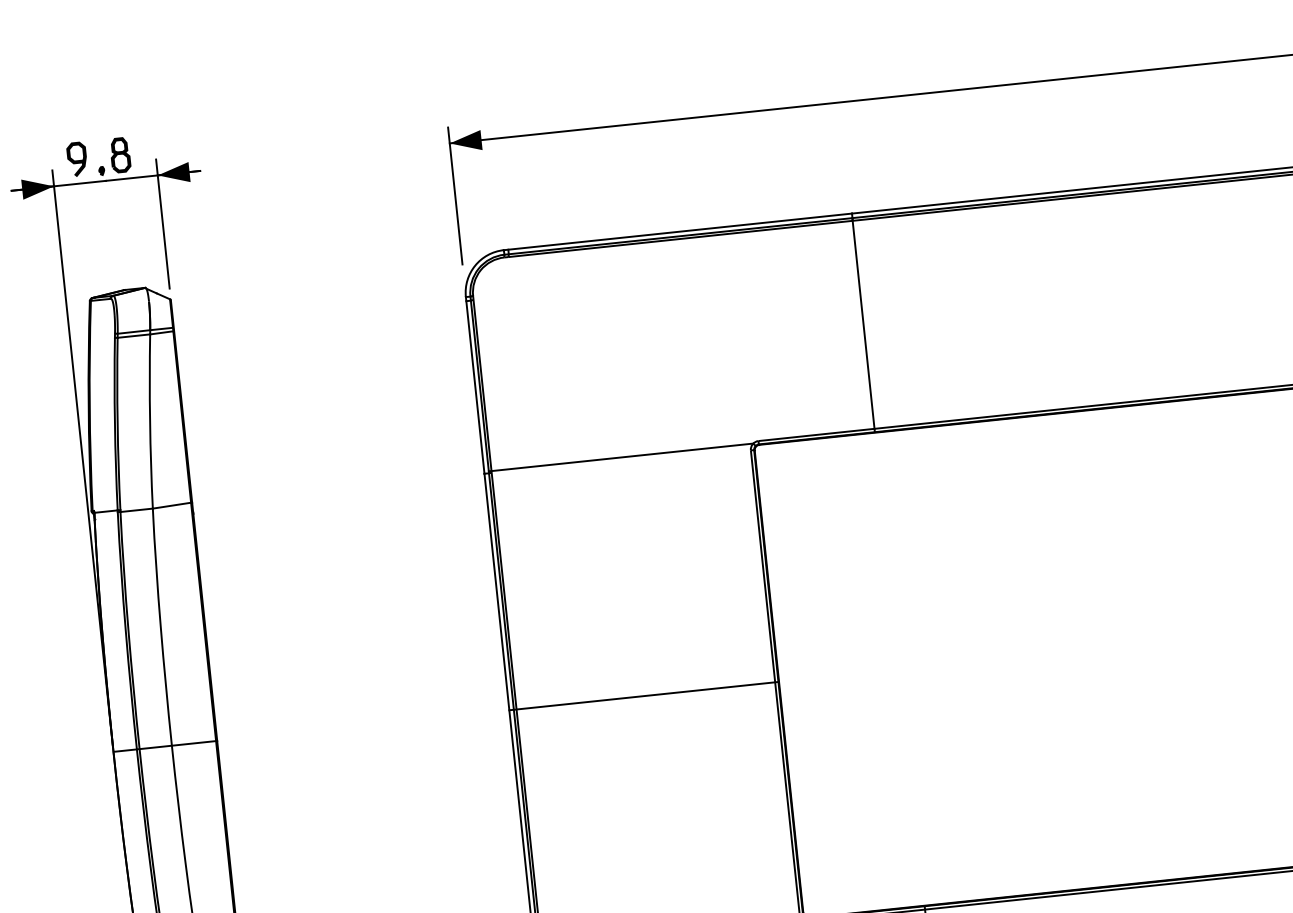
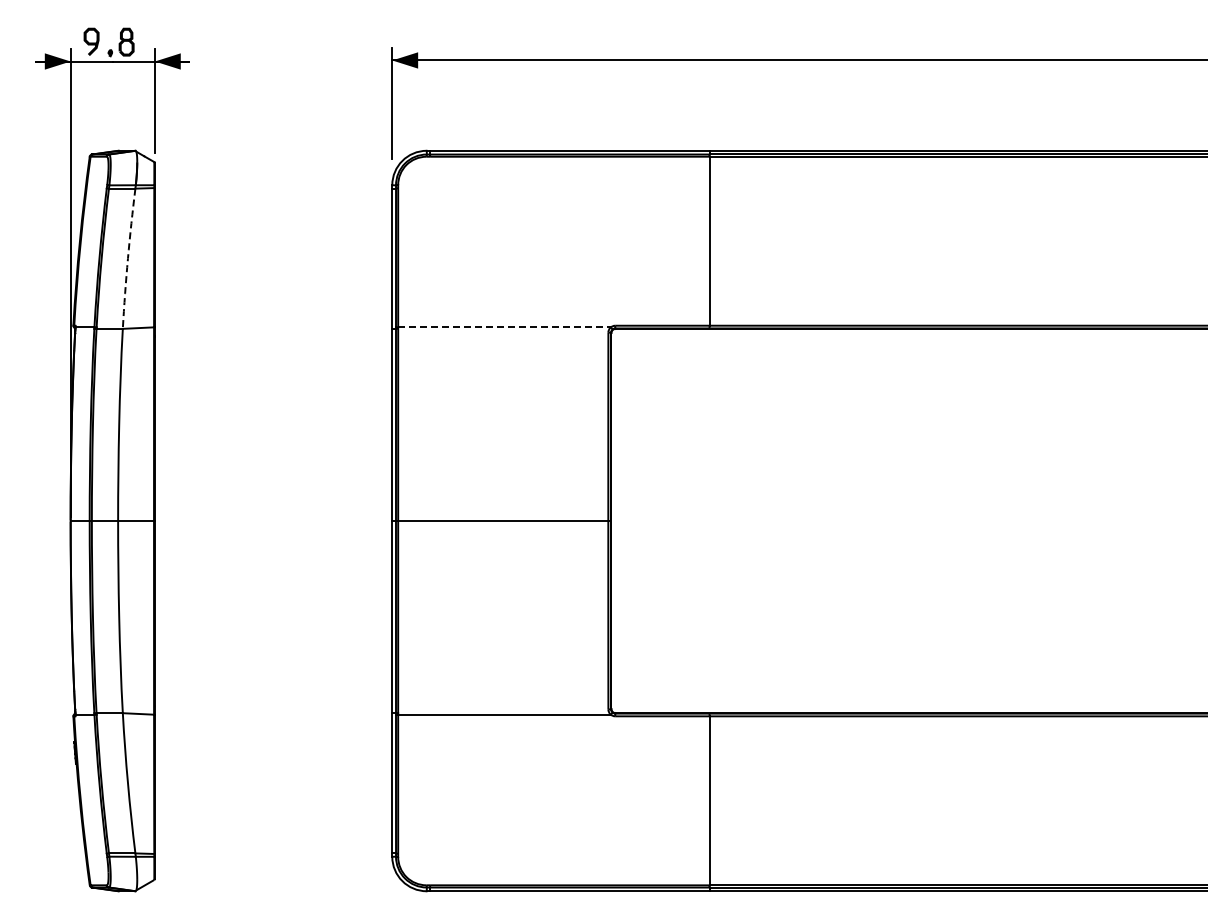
arc: (149, 421) -> (127, 258), solid -> dashed
line: (623, 457) -> (505, 327), solid -> dashed

